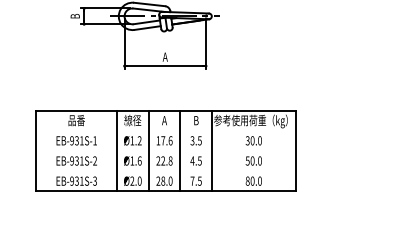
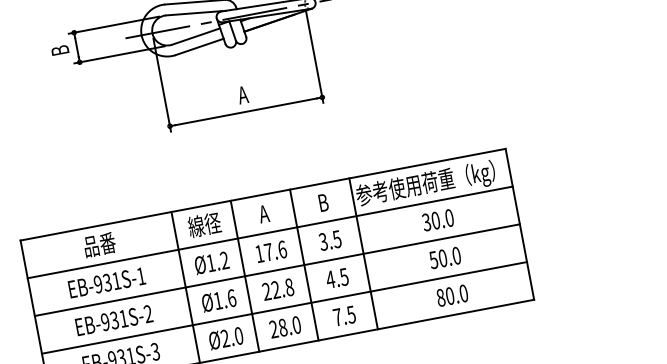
line: (165, 130) -> (269, 232), added
line: (165, 150) -> (276, 269), added
line: (165, 171) -> (283, 308), added

